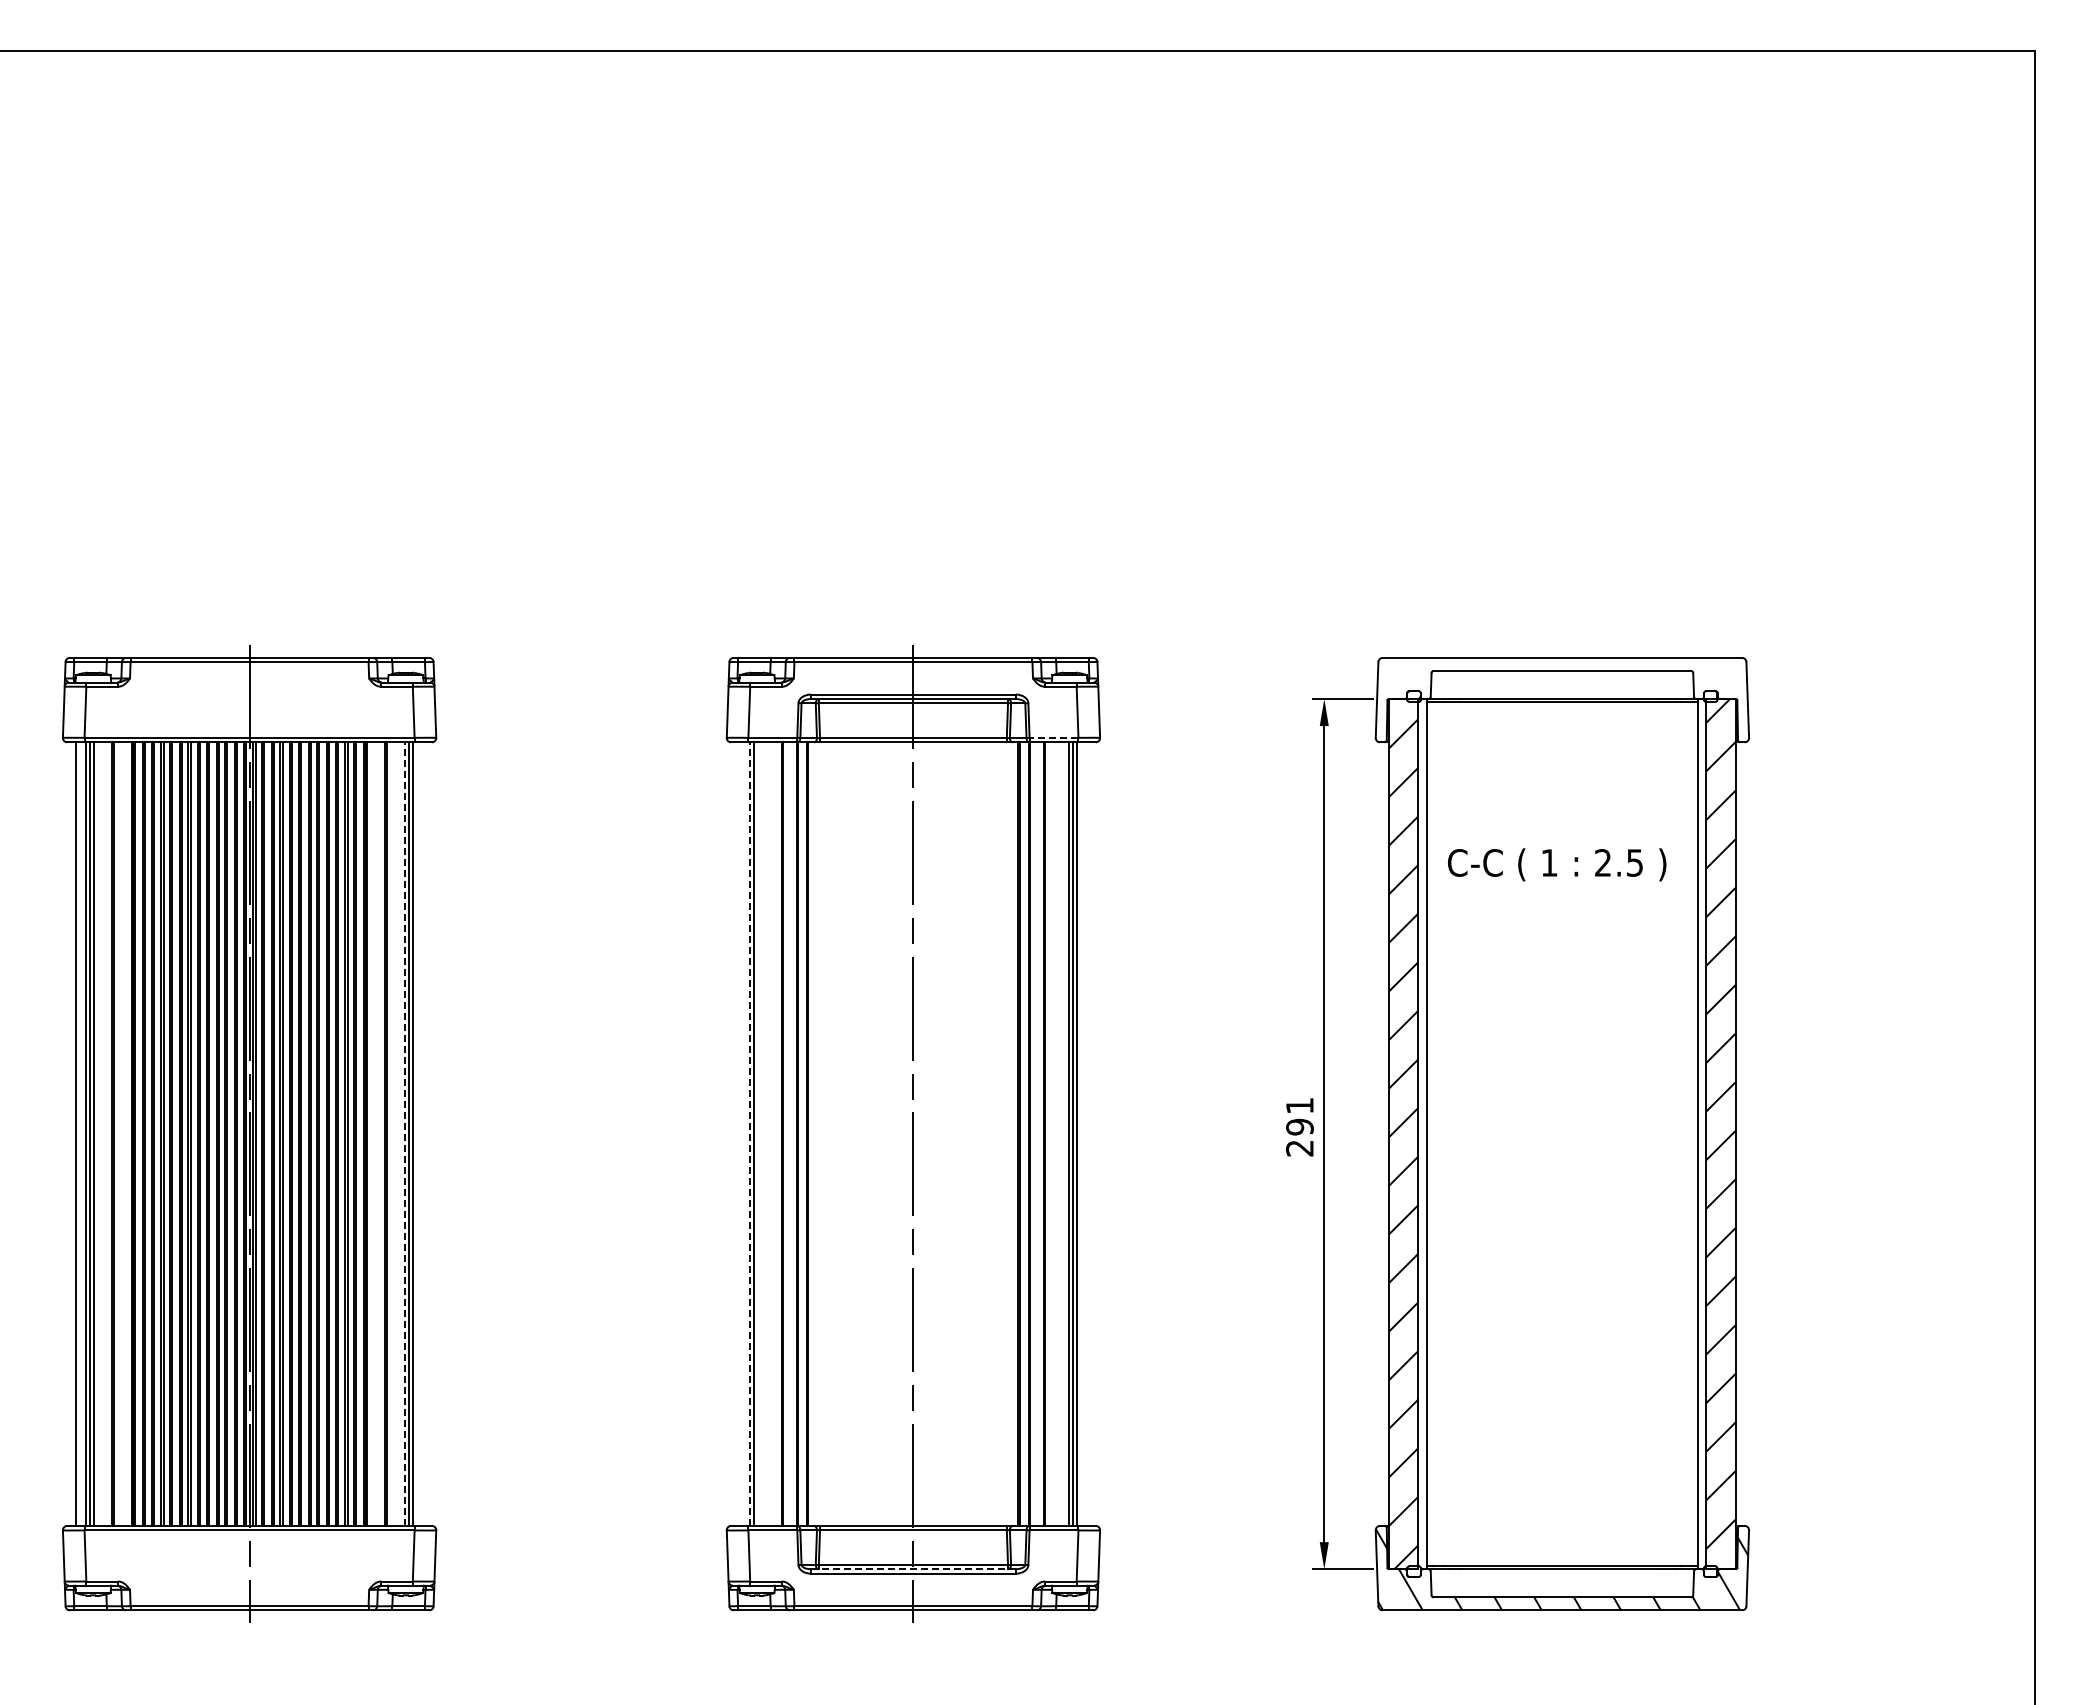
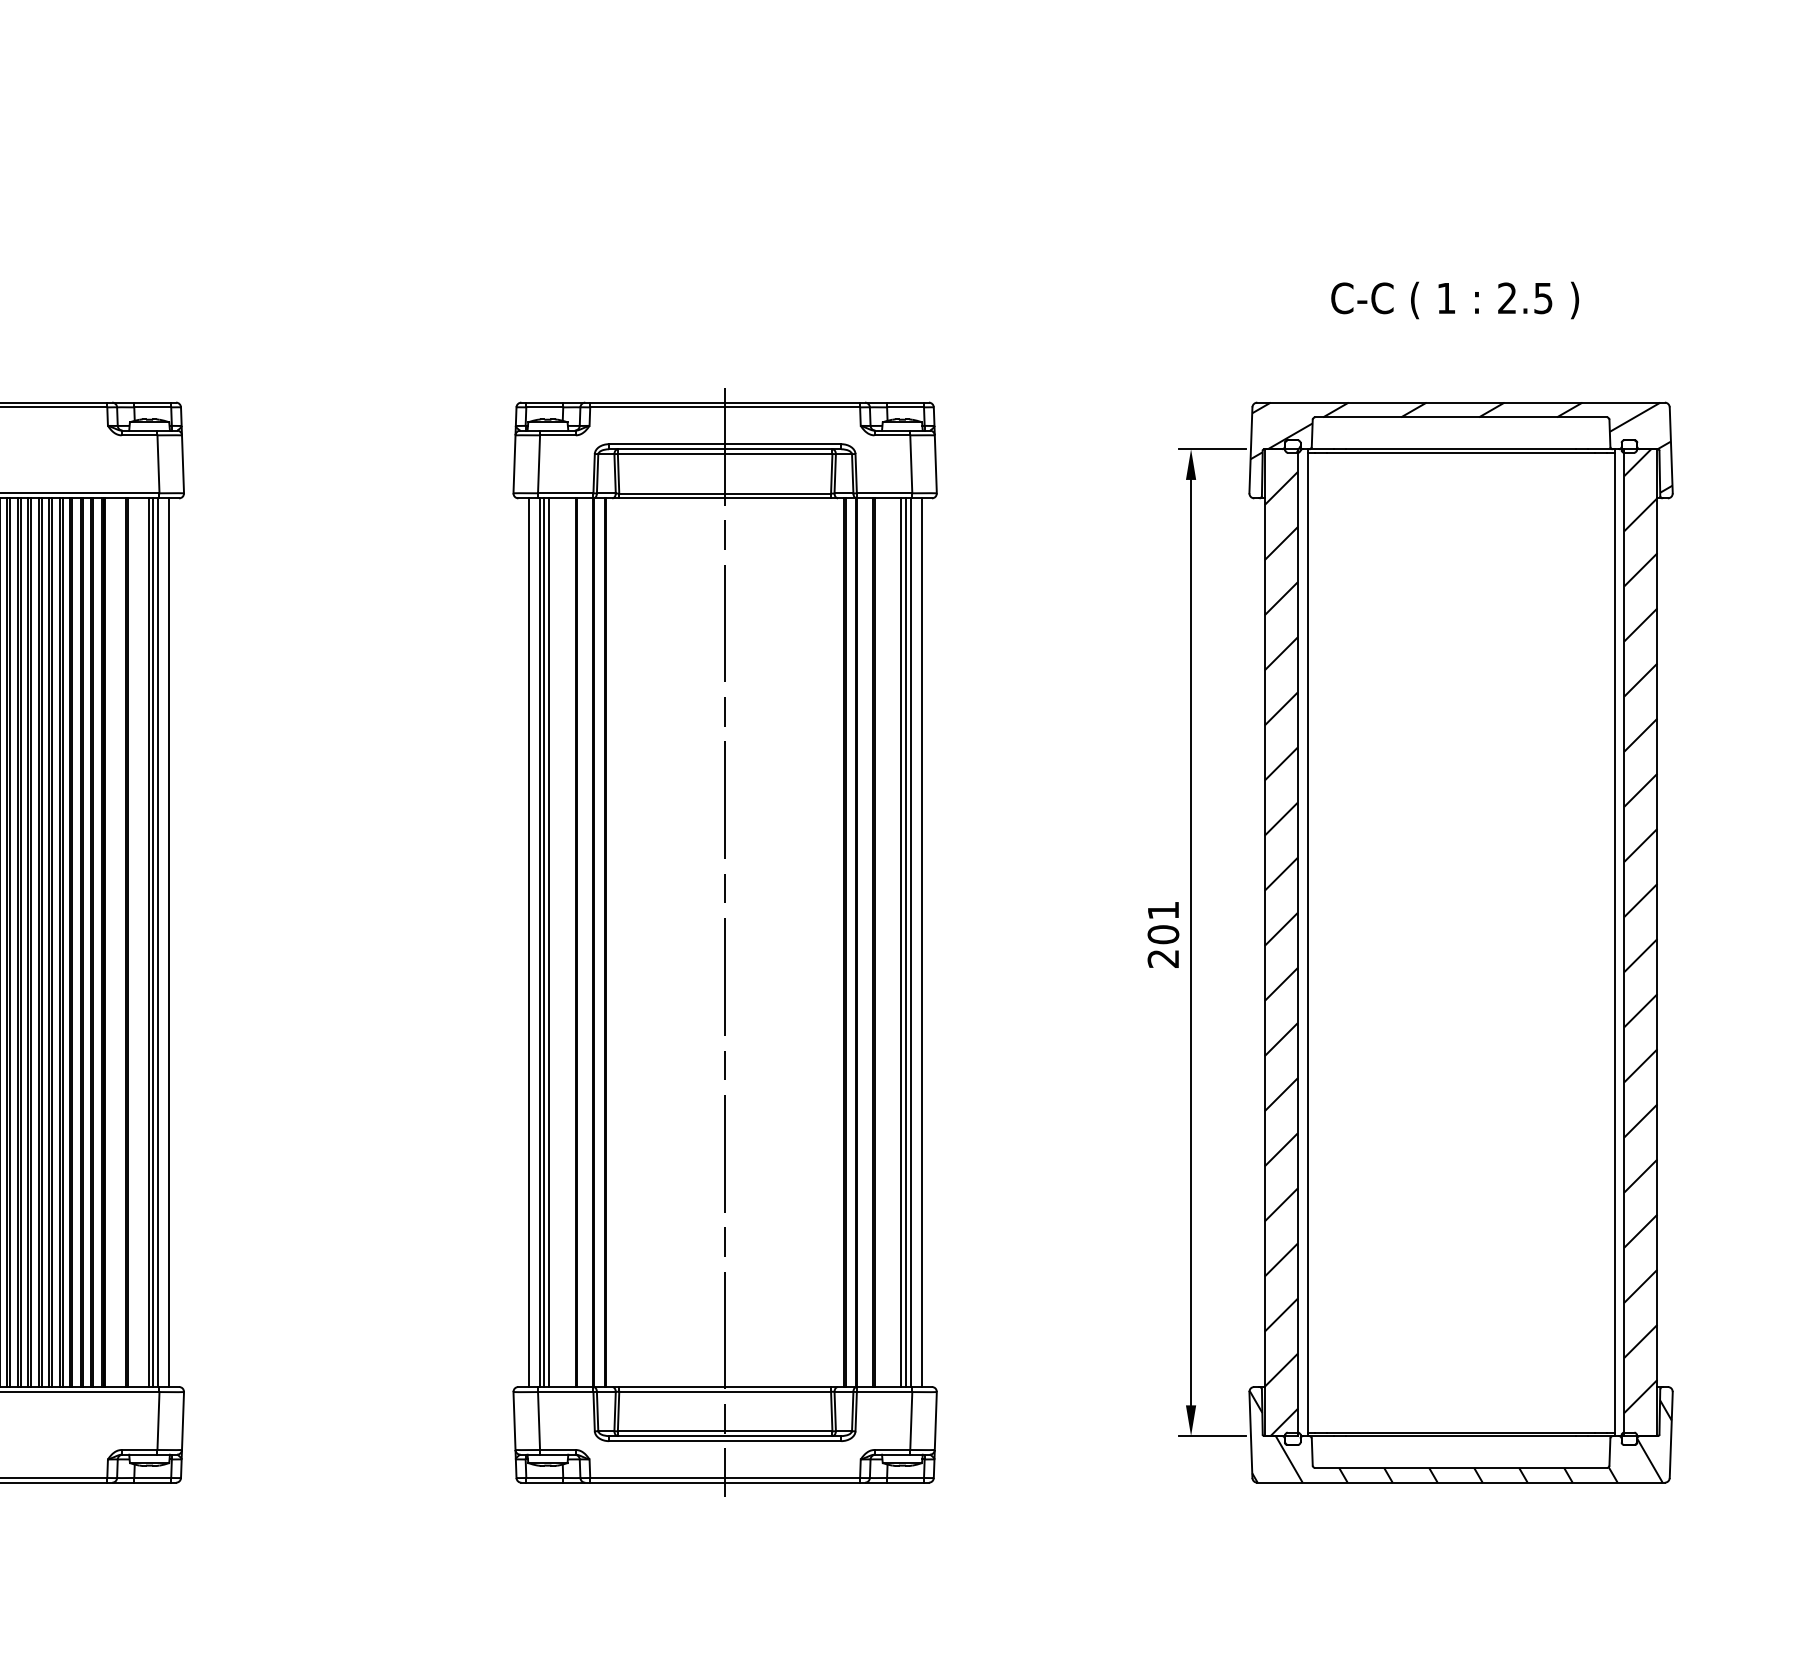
hatch: (1562, 697) -> (1461, 447), added
line: (1053, 737) -> (883, 492), dashed -> solid
text: (1557, 864) -> (1455, 300), moved
text: (1299, 1126) -> (1162, 934), 291 -> 201
line: (422, 1133) -> (168, 941), added
line: (740, 1133) -> (529, 941), added
line: (758, 1133) -> (549, 941), added
line: (1086, 1133) -> (921, 941), added
line: (404, 1134) -> (148, 943), dashed -> solid
line: (749, 1134) -> (539, 943), dashed -> solid
line: (912, 1569) -> (724, 1436), dashed -> solid

